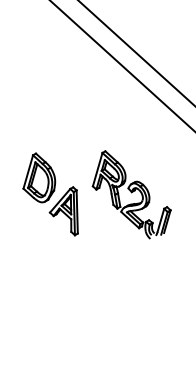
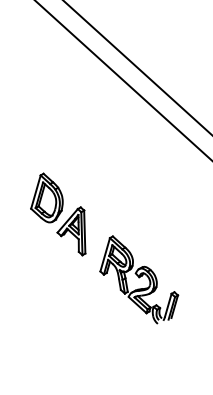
part: (132, 194) -> (139, 279), moved

